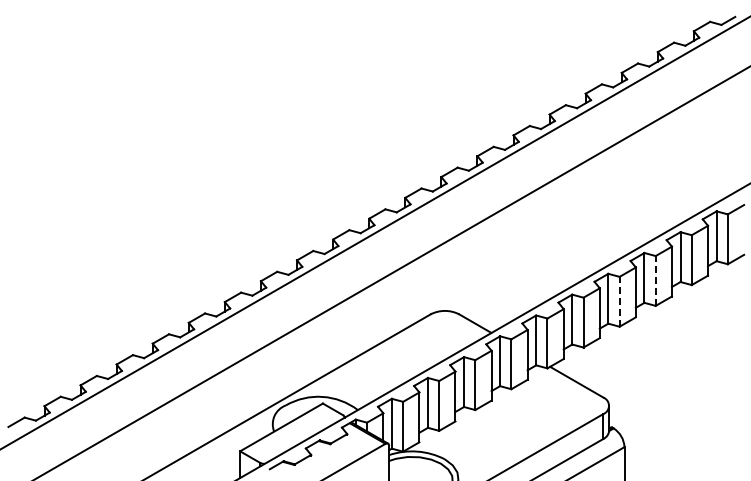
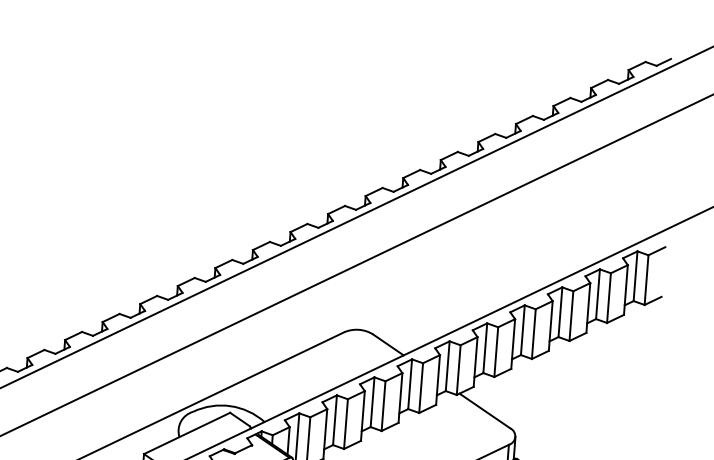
line: (655, 280) -> (571, 315), dashed -> solid
line: (619, 301) -> (533, 333), dashed -> solid

